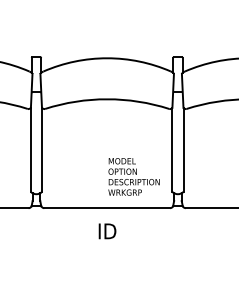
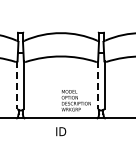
line: (30, 150) -> (17, 85), solid -> dashed
line: (173, 150) -> (98, 85), solid -> dashed

